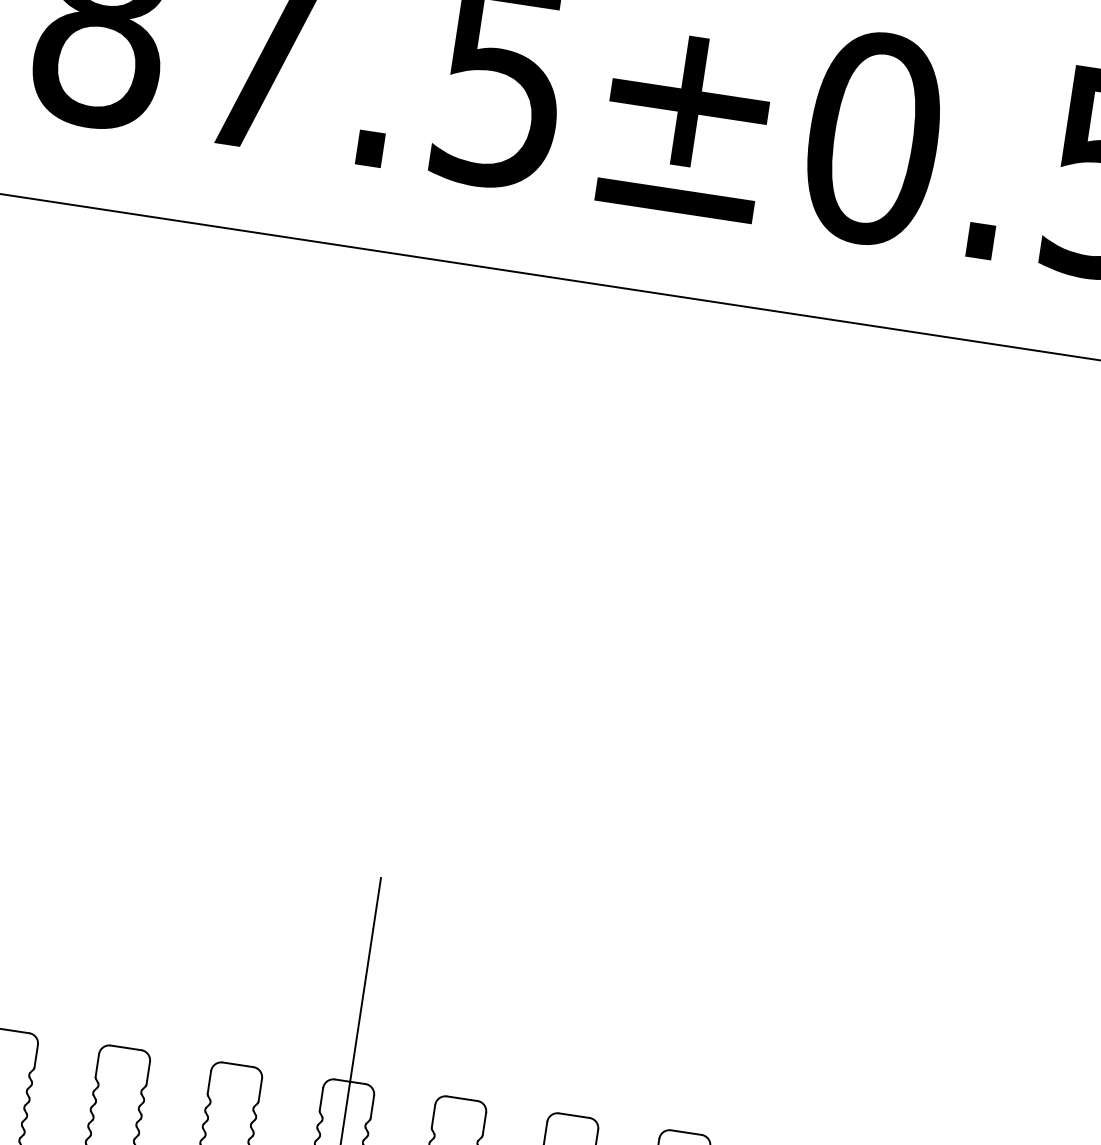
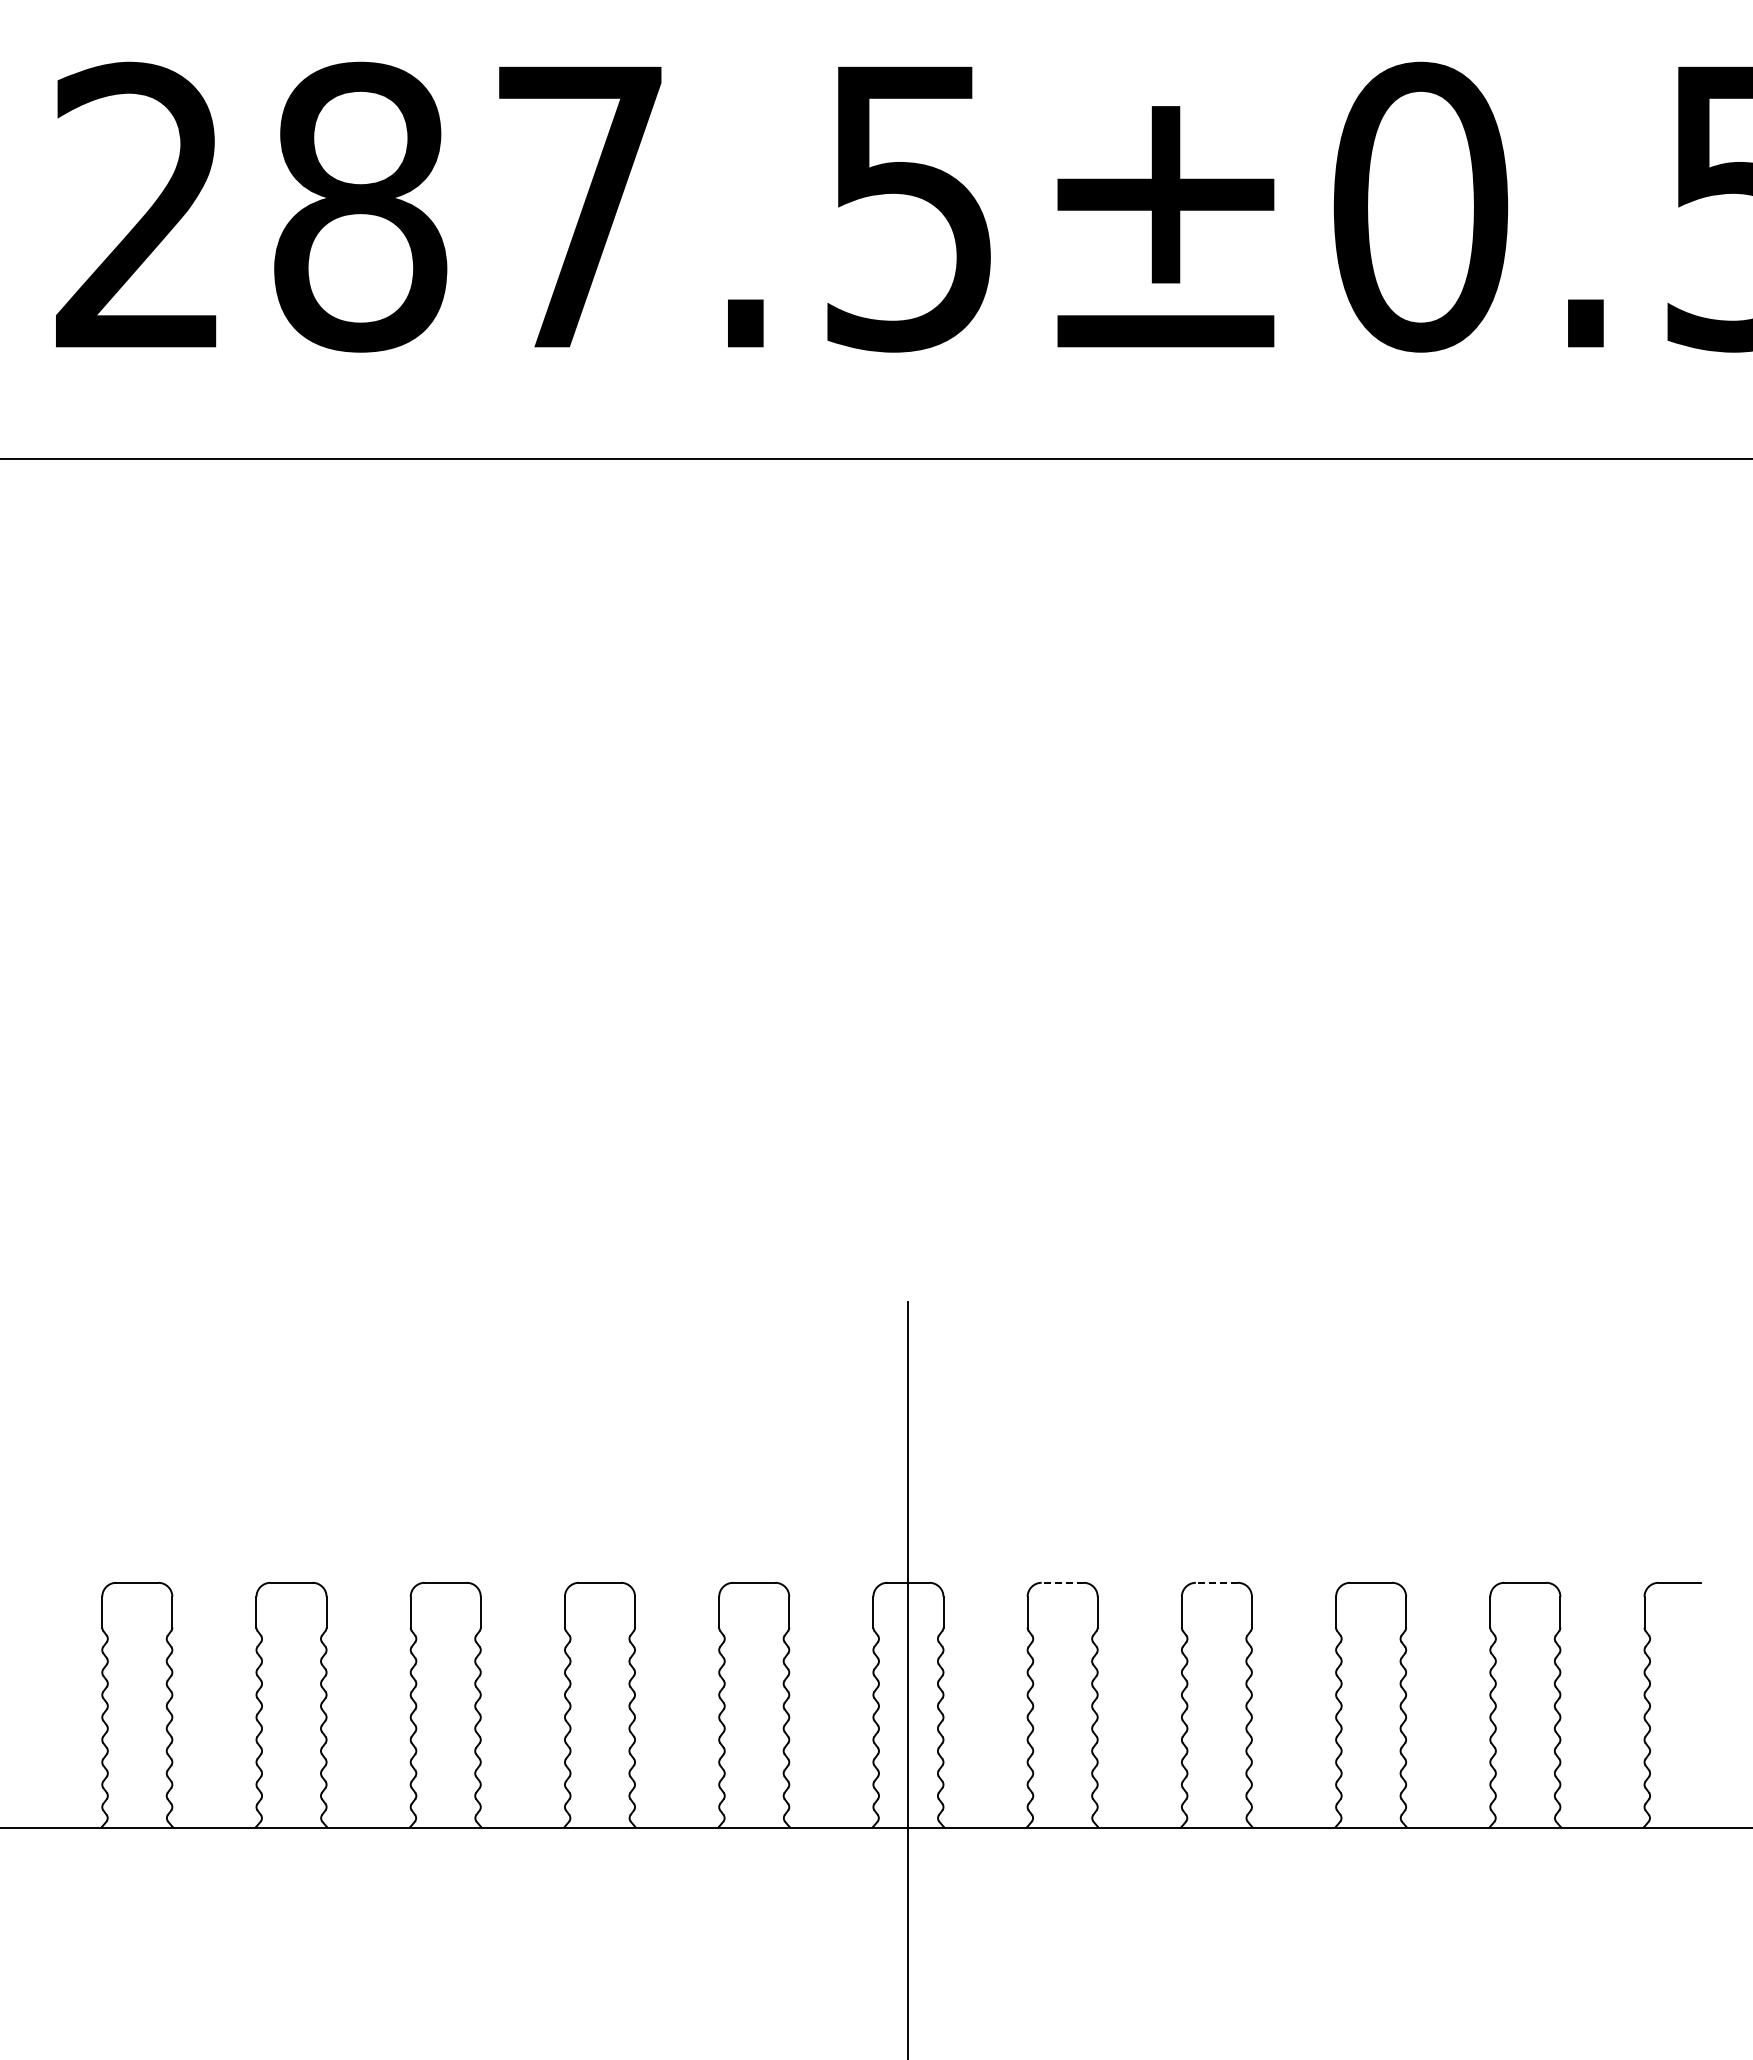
line: (462, 1098) -> (1062, 1582), solid -> dashed
line: (574, 1115) -> (1216, 1582), solid -> dashed

